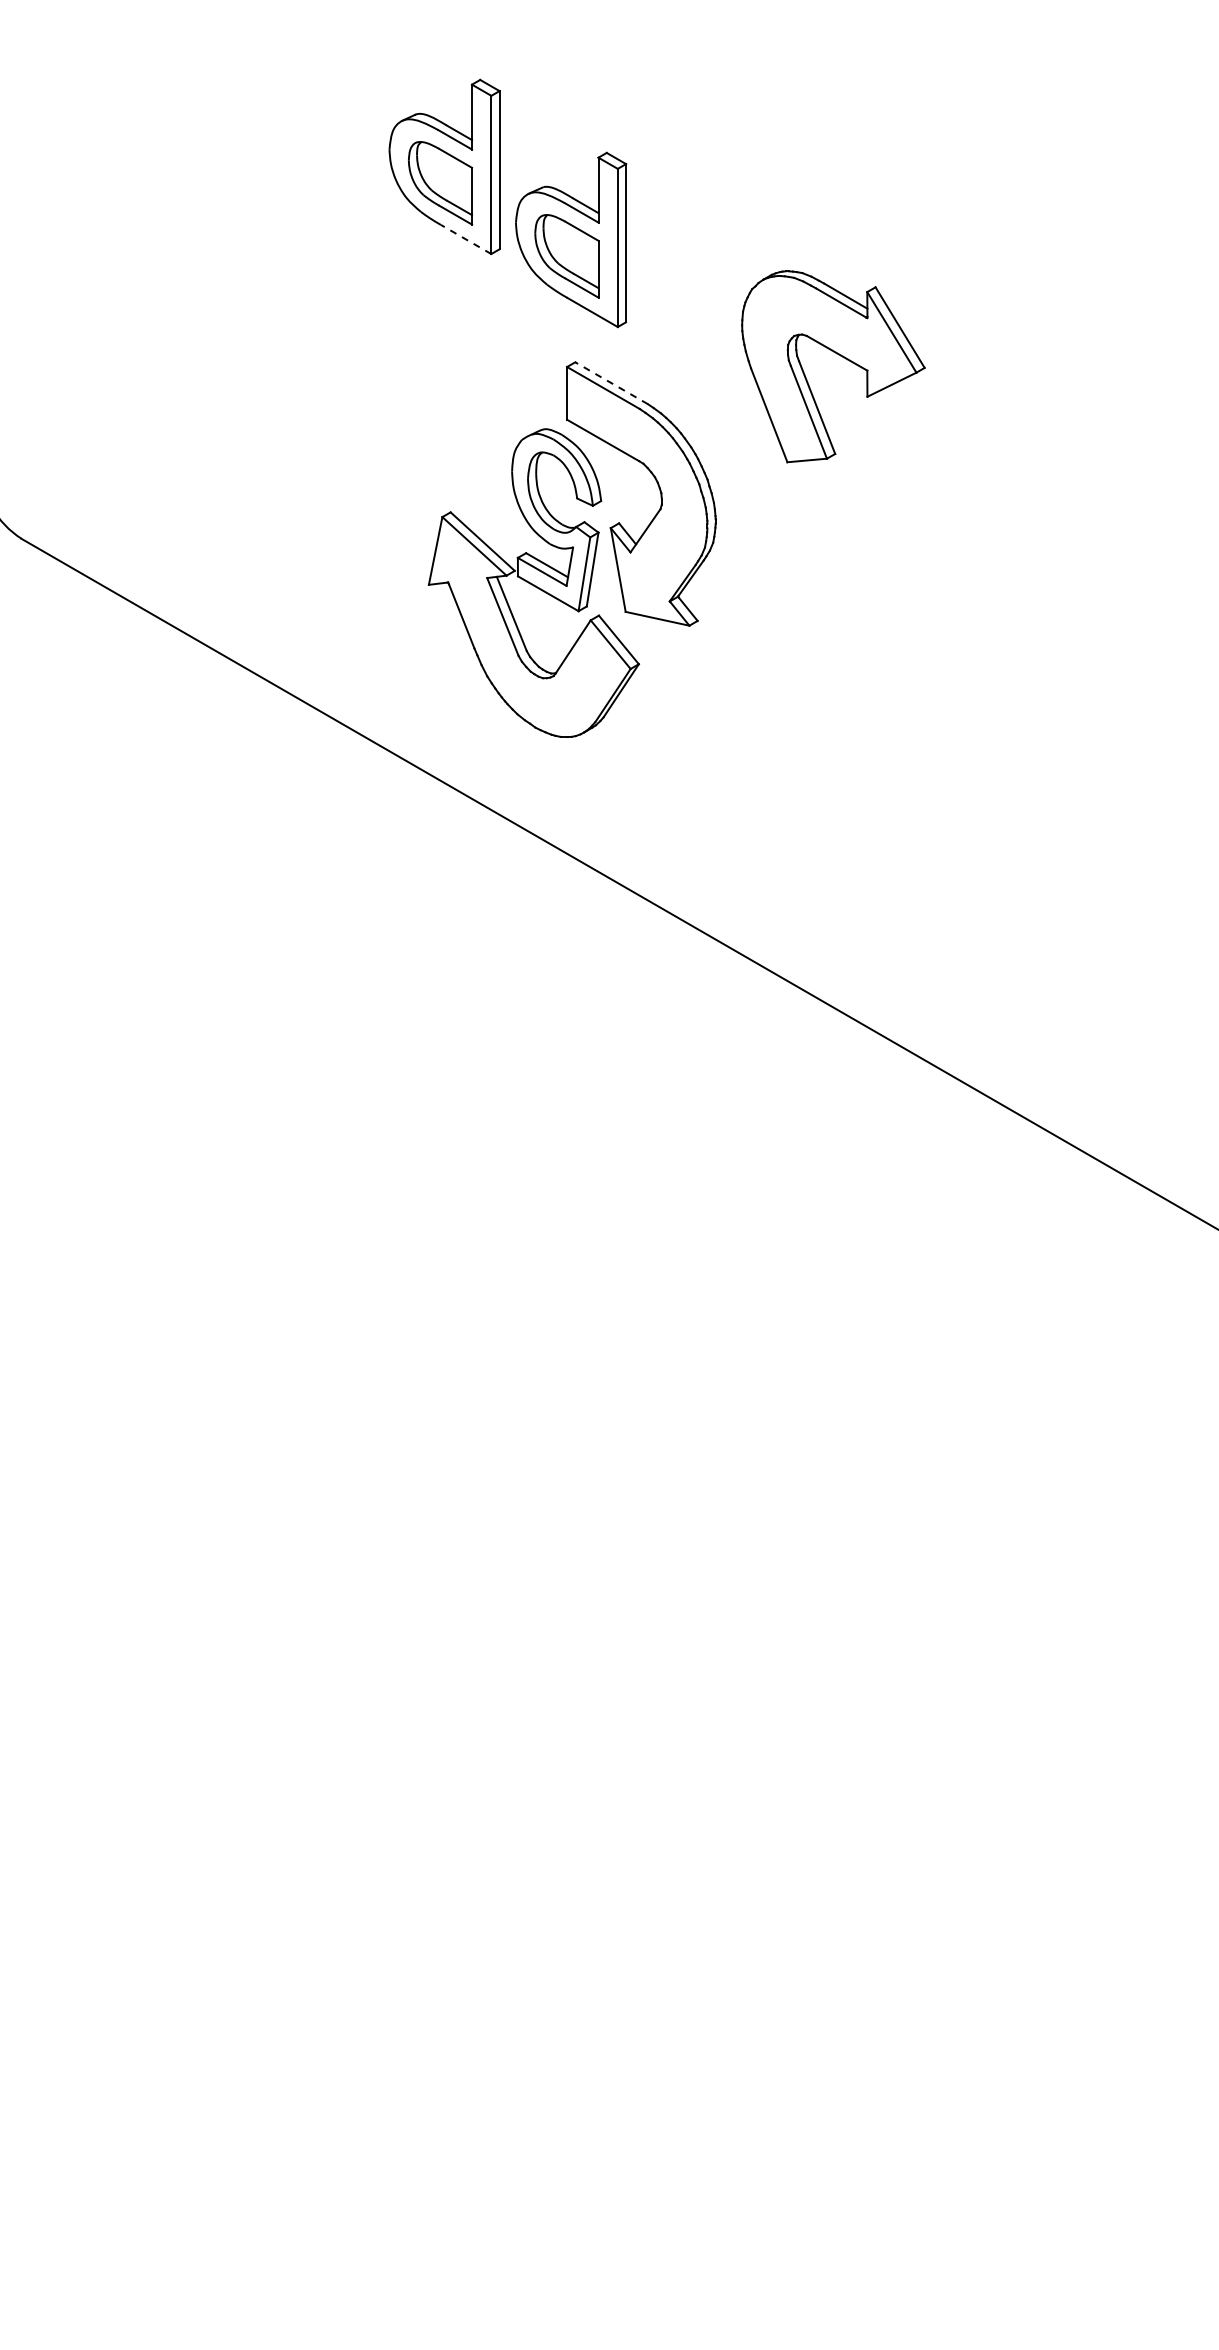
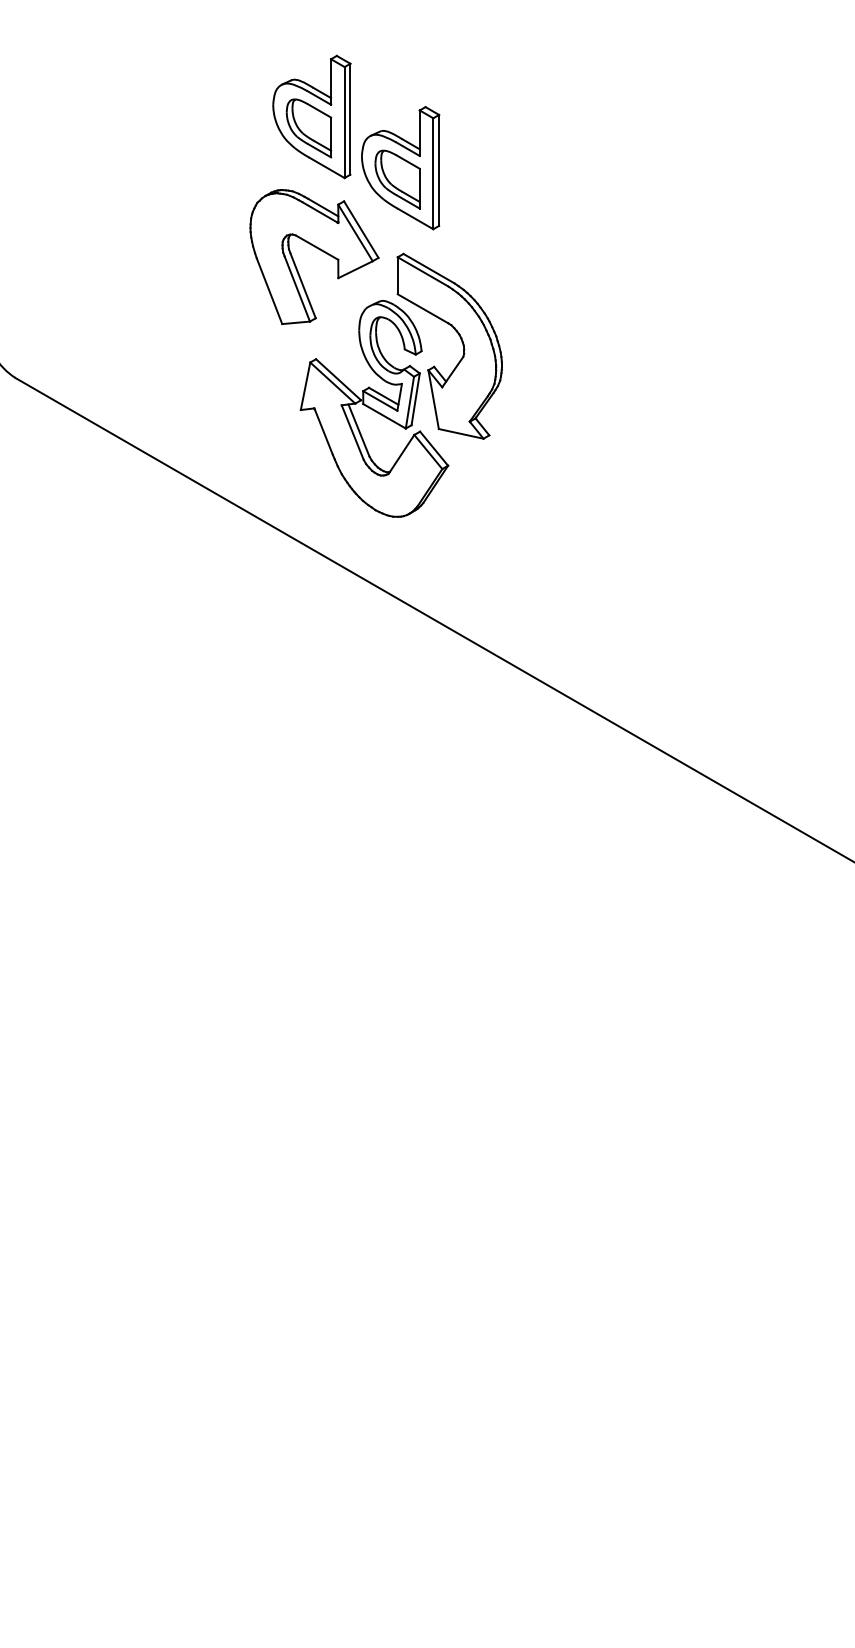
line: (465, 239) -> (326, 167), dashed -> solid
part: (838, 355) -> (318, 249), moved
line: (611, 383) -> (428, 268), dashed -> solid

